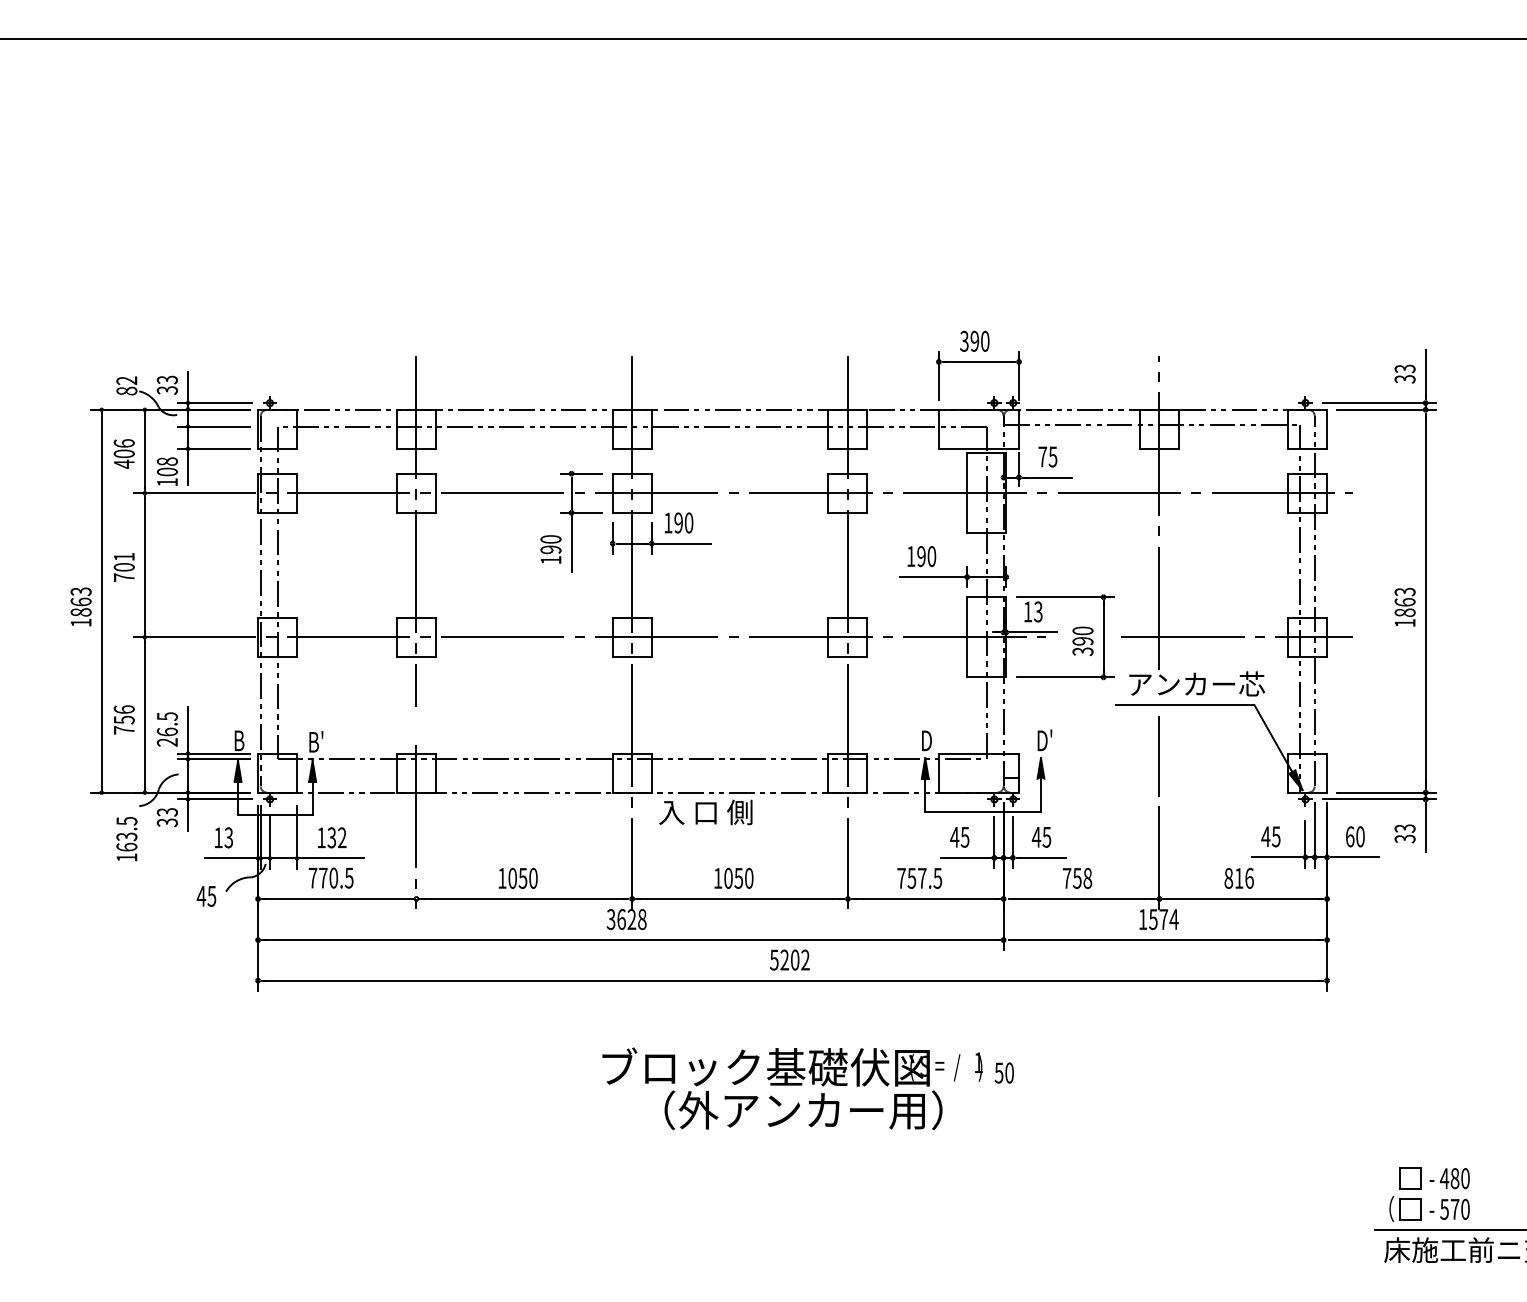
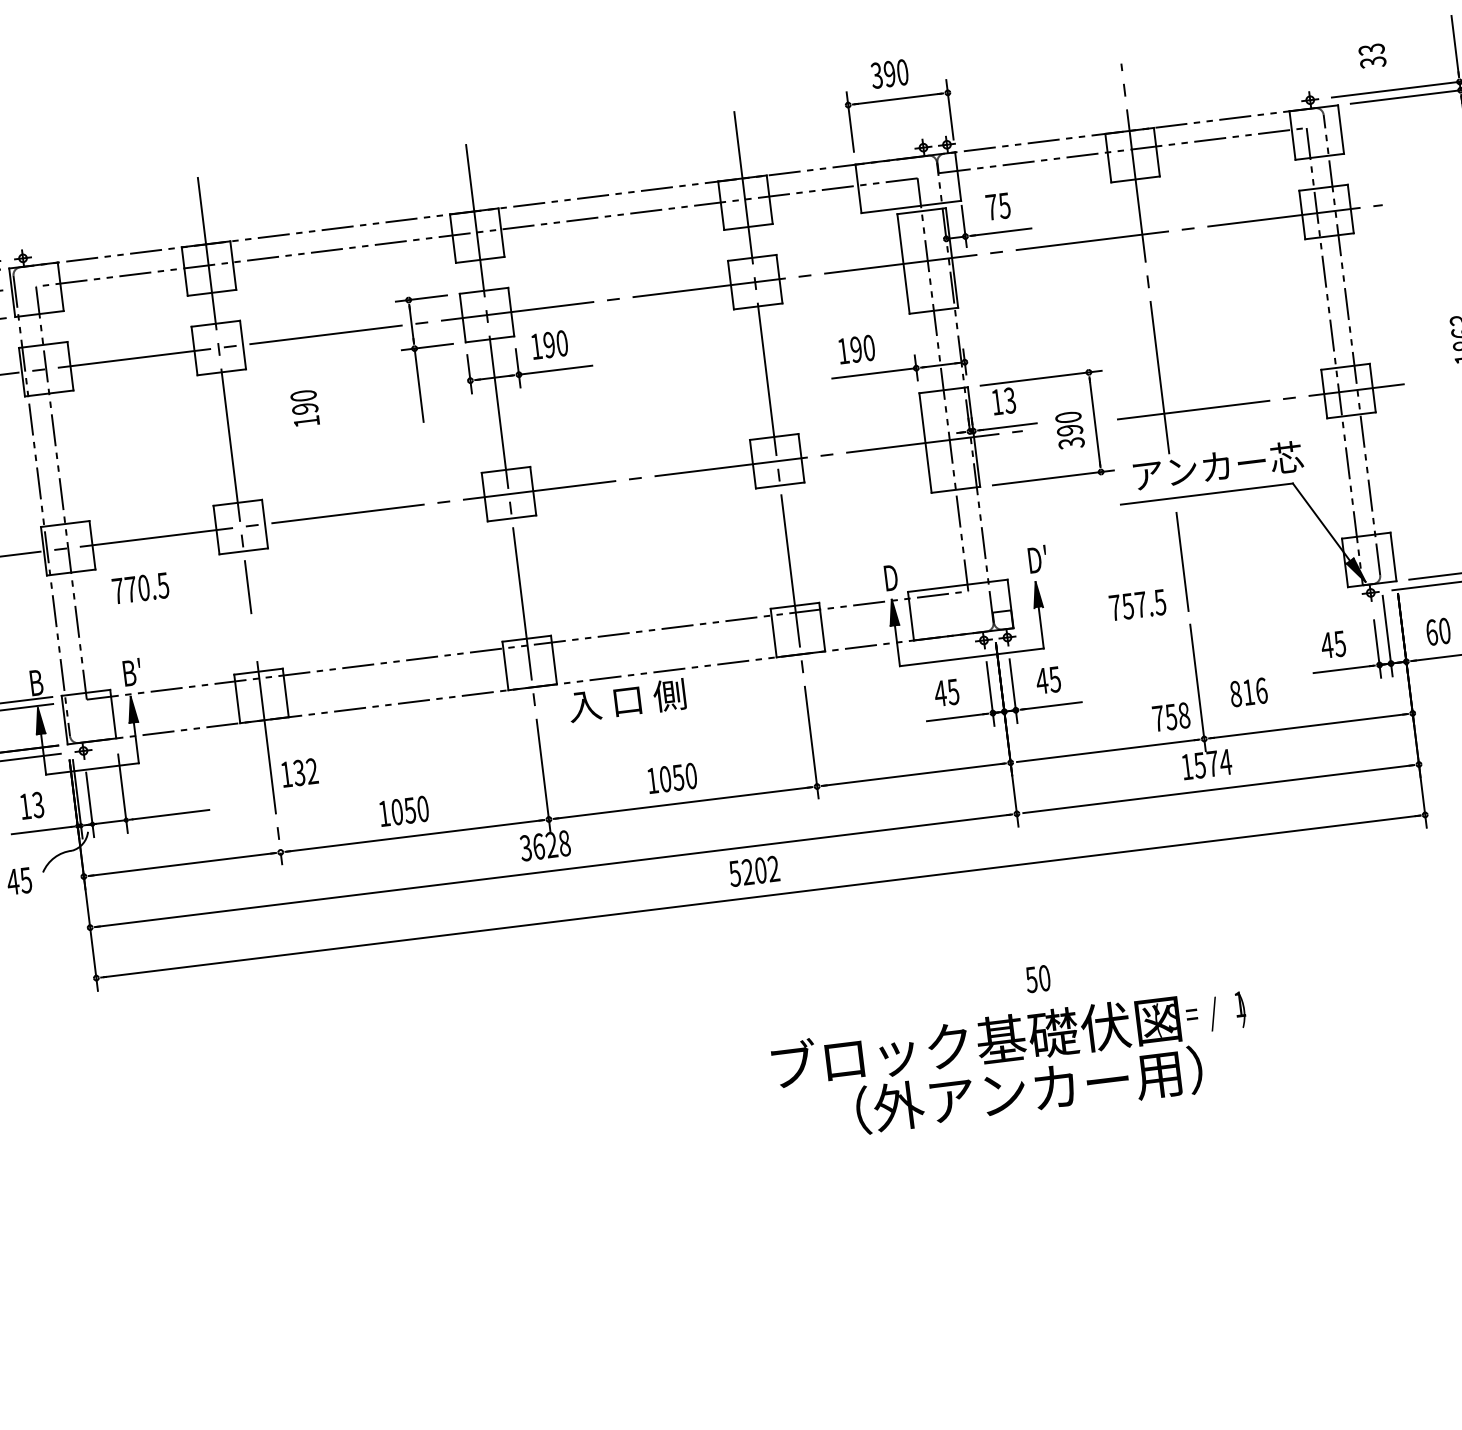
text: (1404, 373) -> (1371, 55), moved
text: (550, 549) -> (304, 408), moved
text: (332, 837) -> (300, 772), moved
text: (330, 877) -> (139, 587), moved
text: (1238, 877) -> (1247, 691), moved
text: (919, 878) -> (1137, 605), moved
text: (1077, 878) -> (1171, 717), moved
text: (792, 1088) -> (1012, 1064), moved

